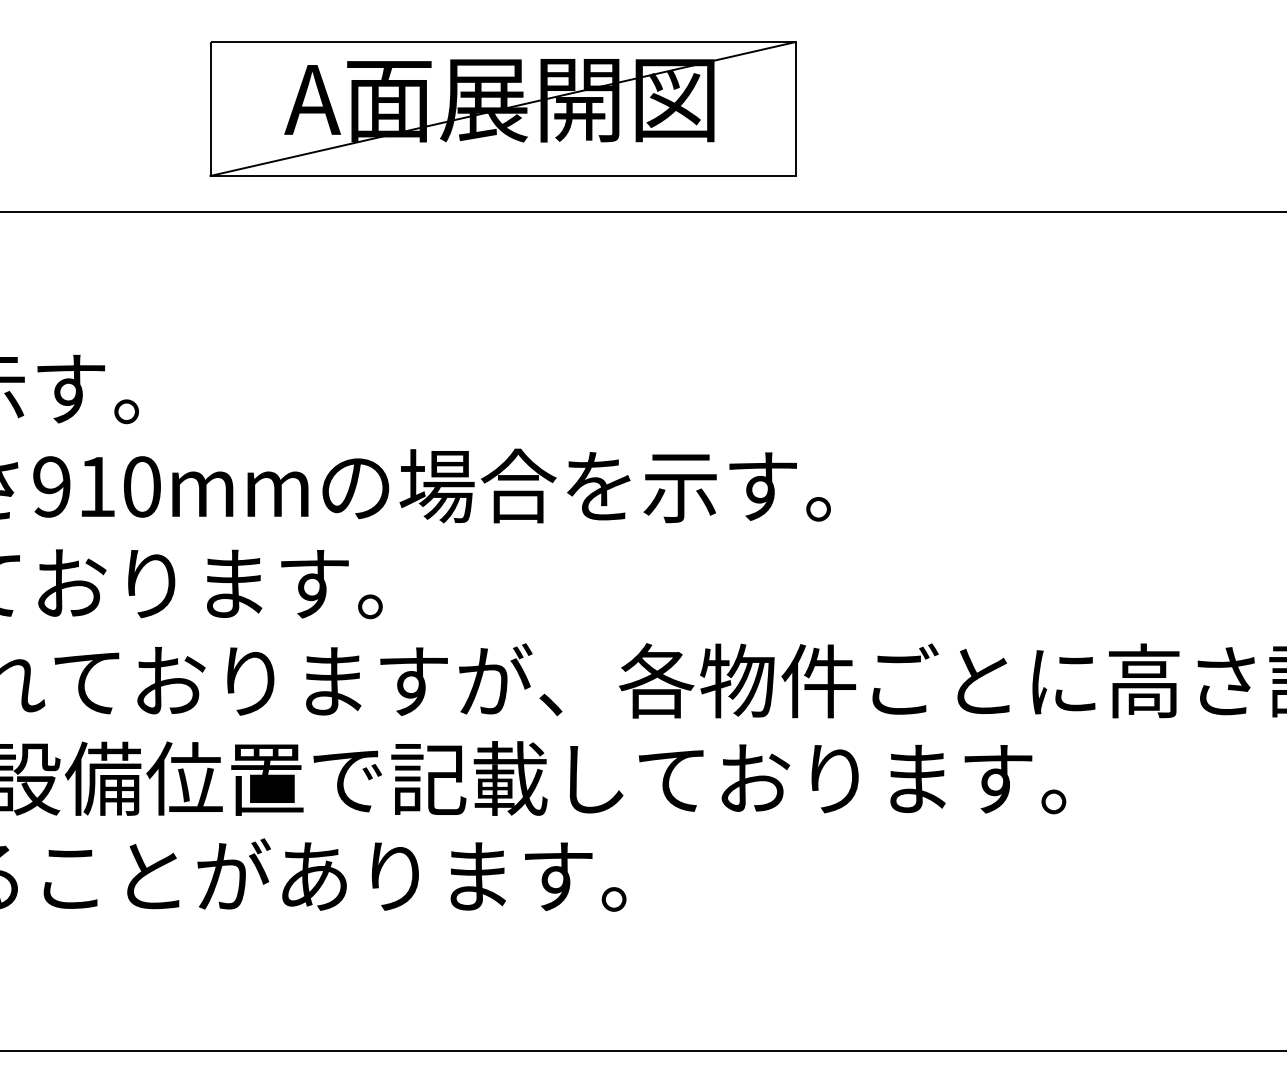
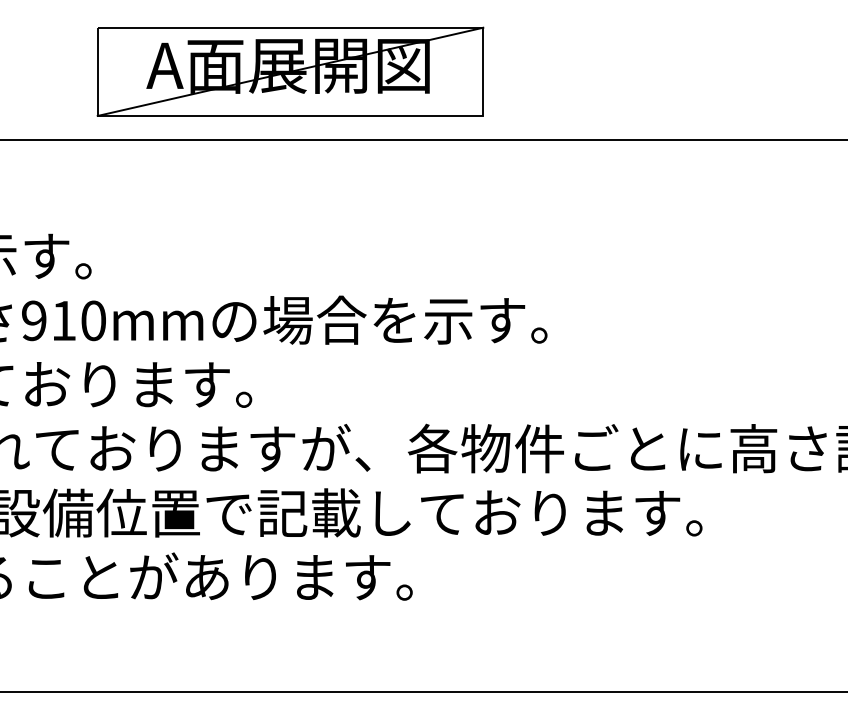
part: (503, 108) -> (290, 71), moved

